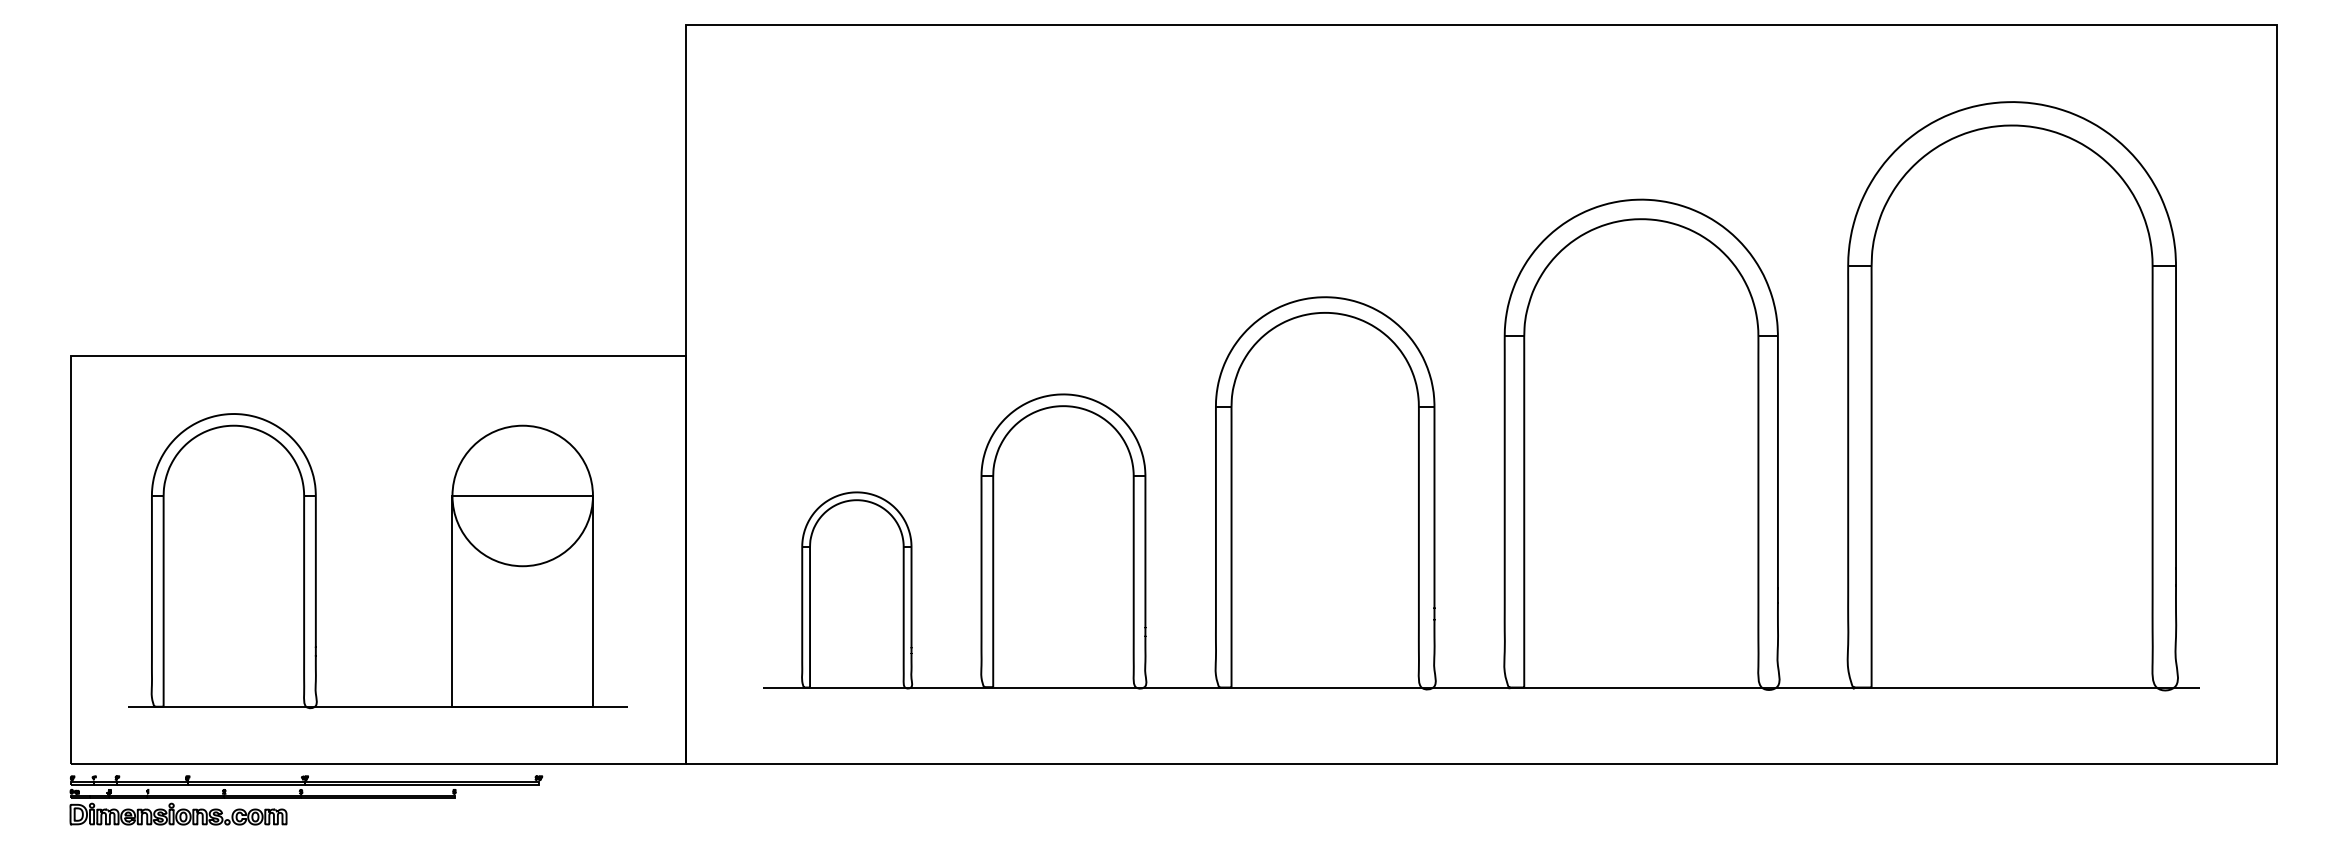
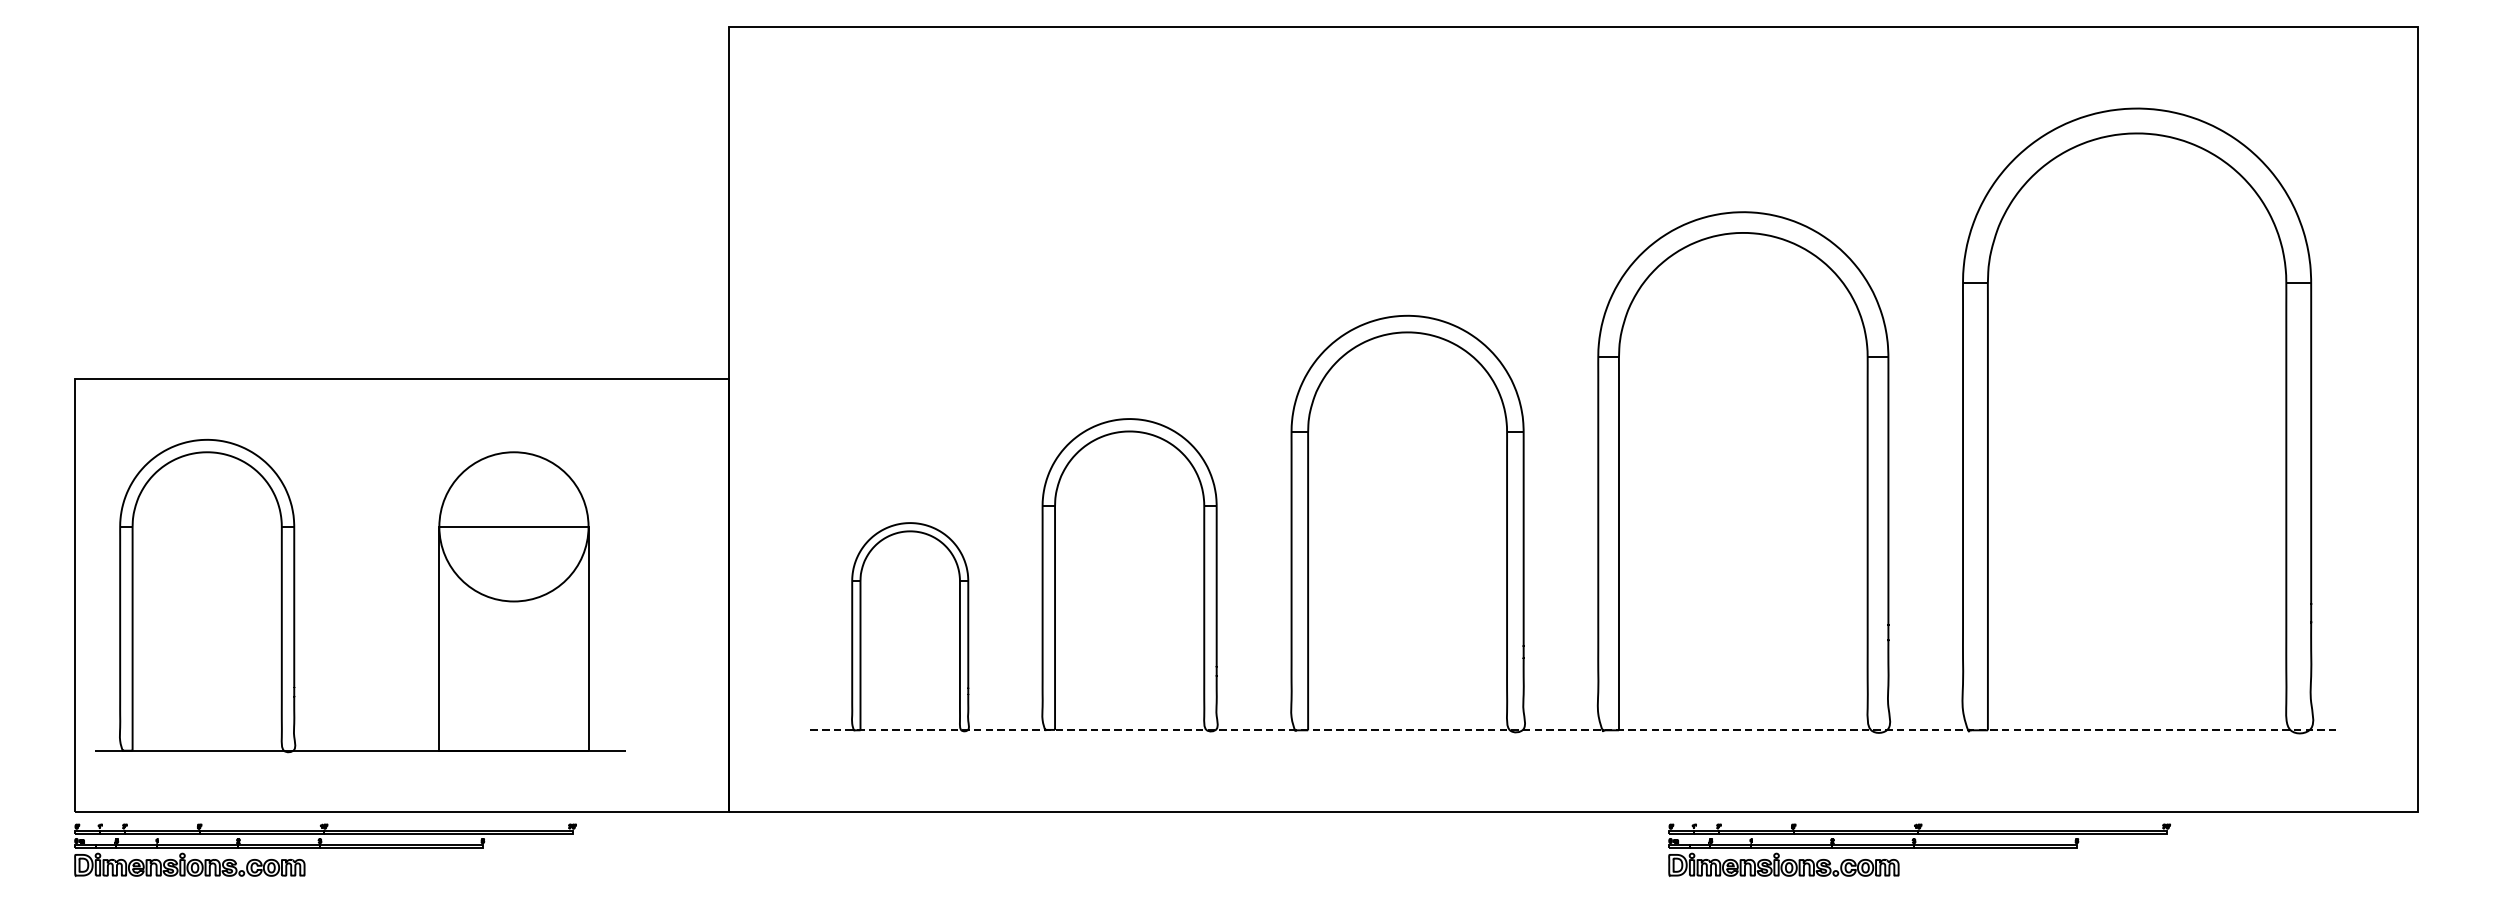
part: (316, 561) -> (294, 596), moved
line: (1481, 687) -> (1573, 730), solid -> dashed
part: (1807, 800) -> (1919, 850), added

